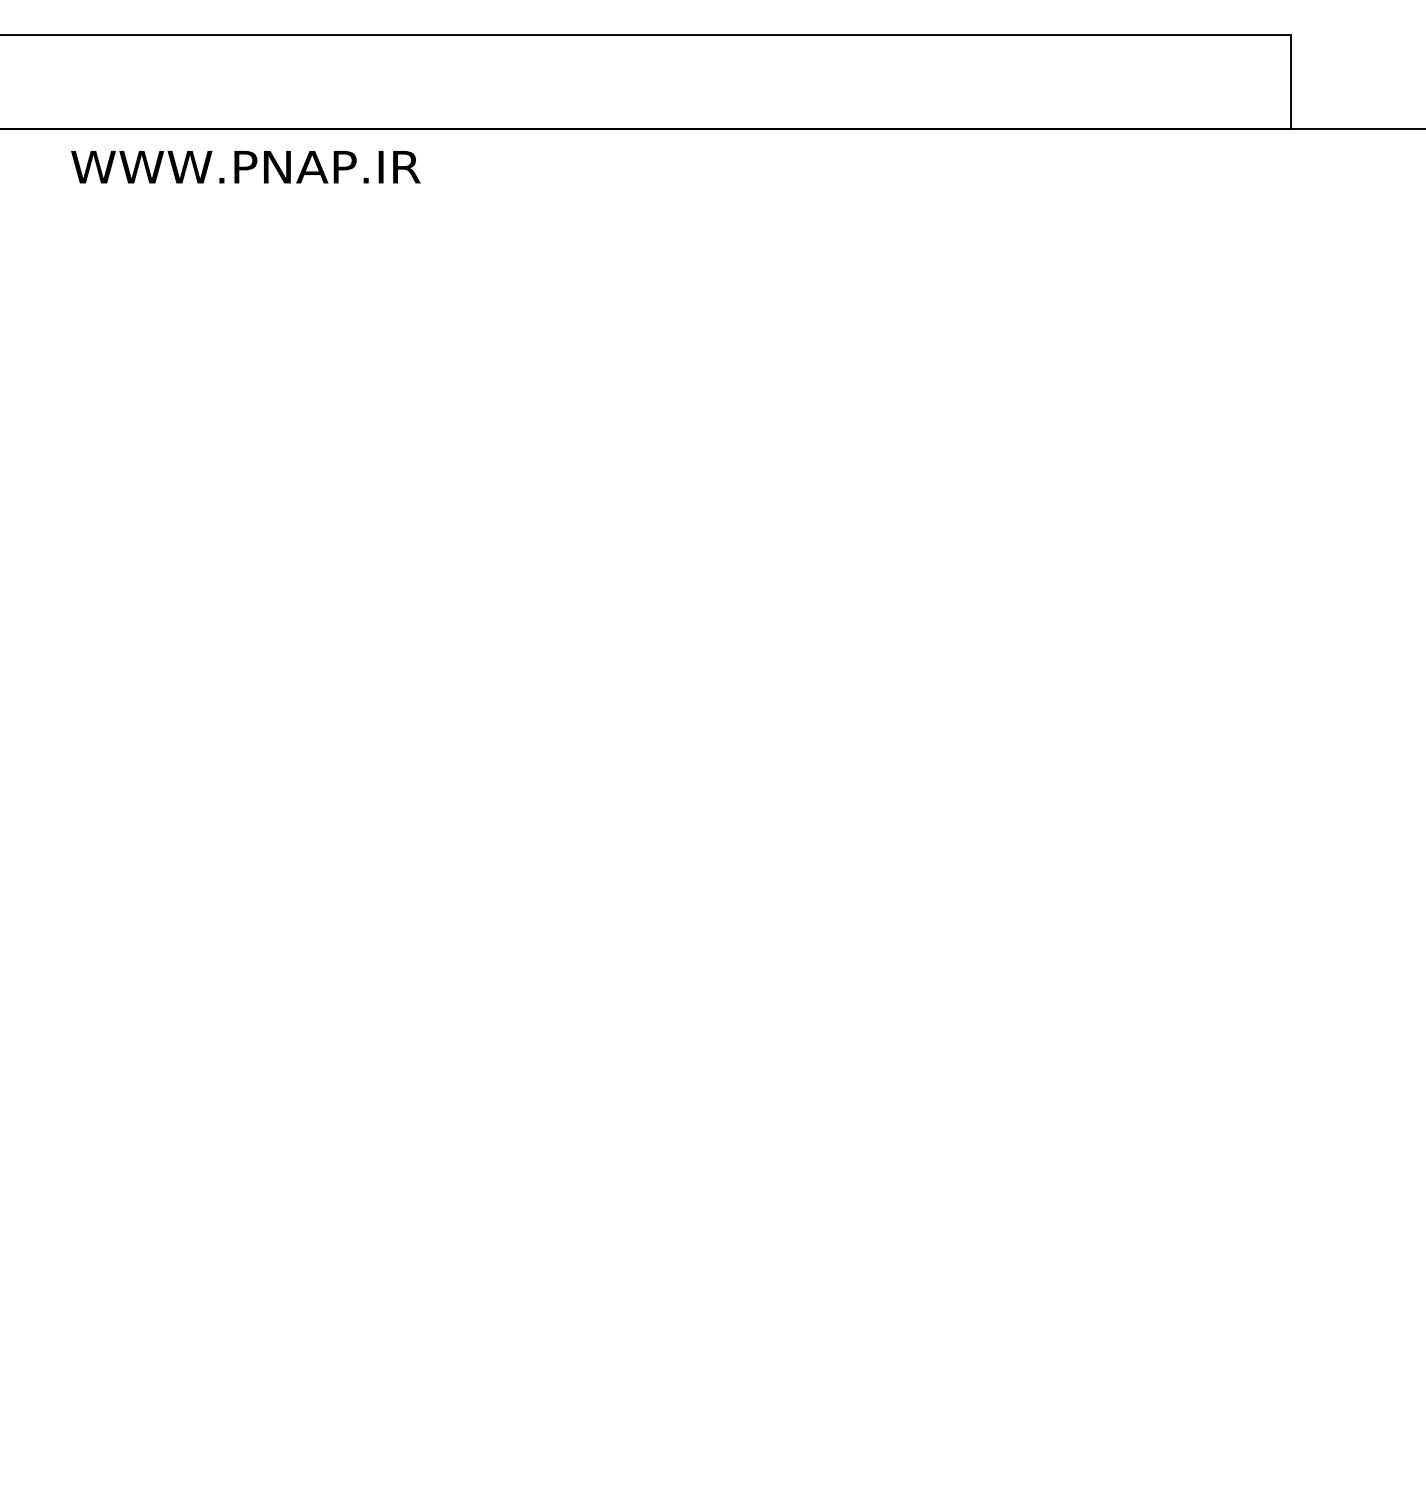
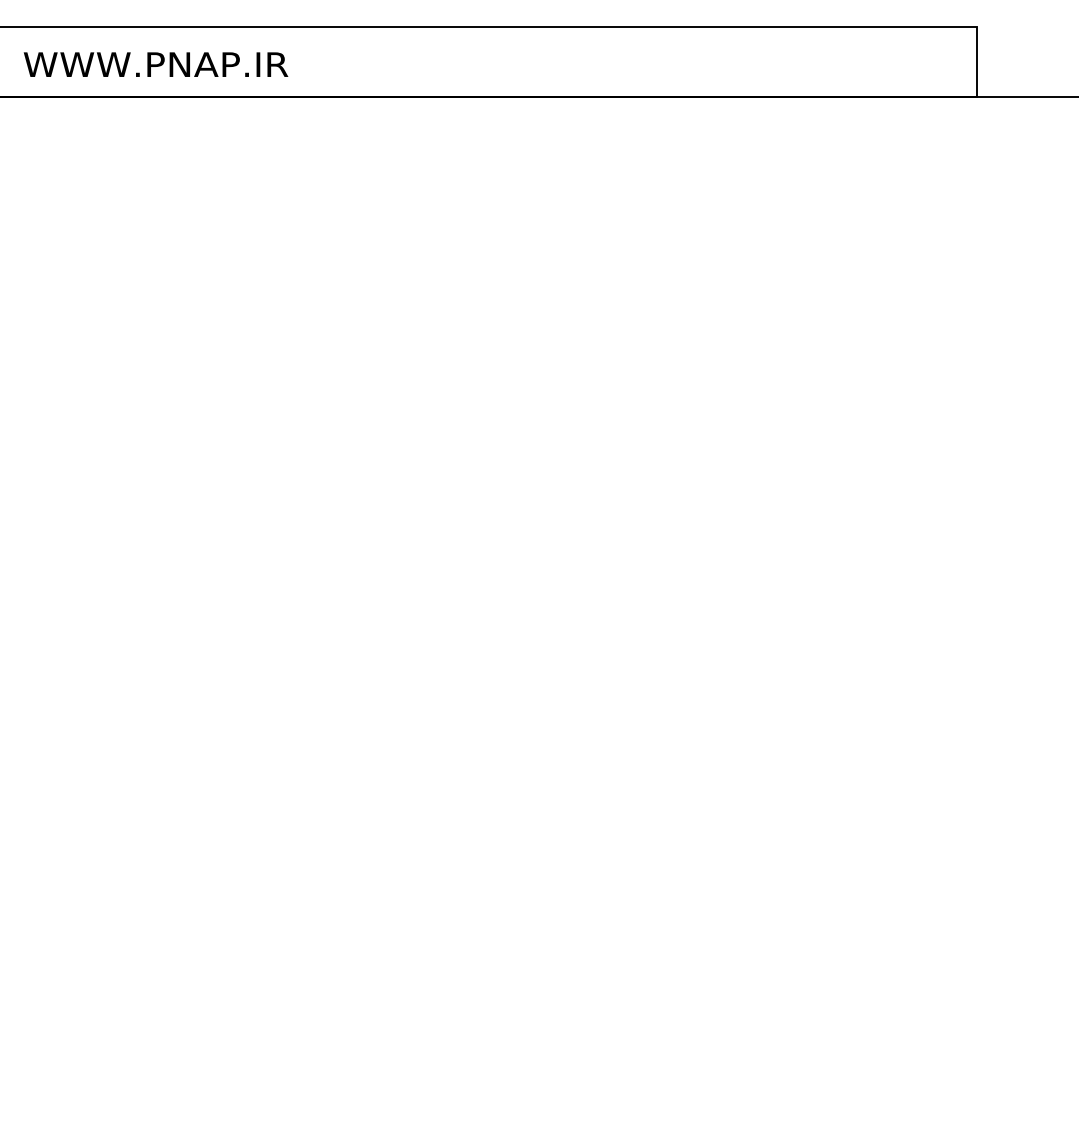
text: (245, 166) -> (155, 64), moved

